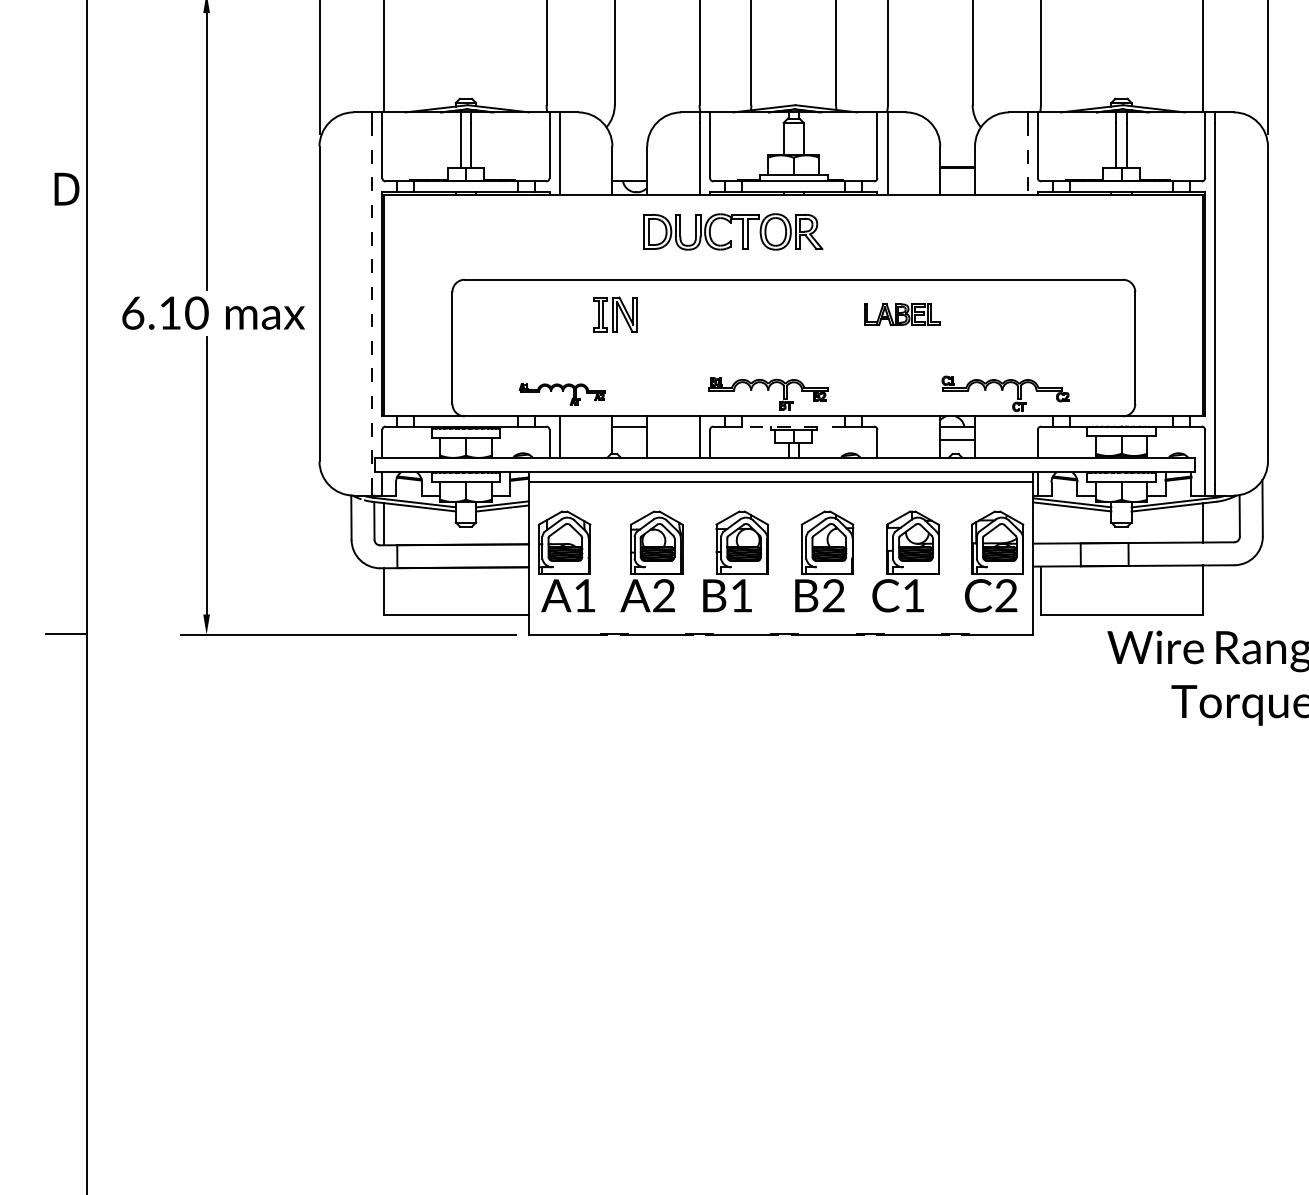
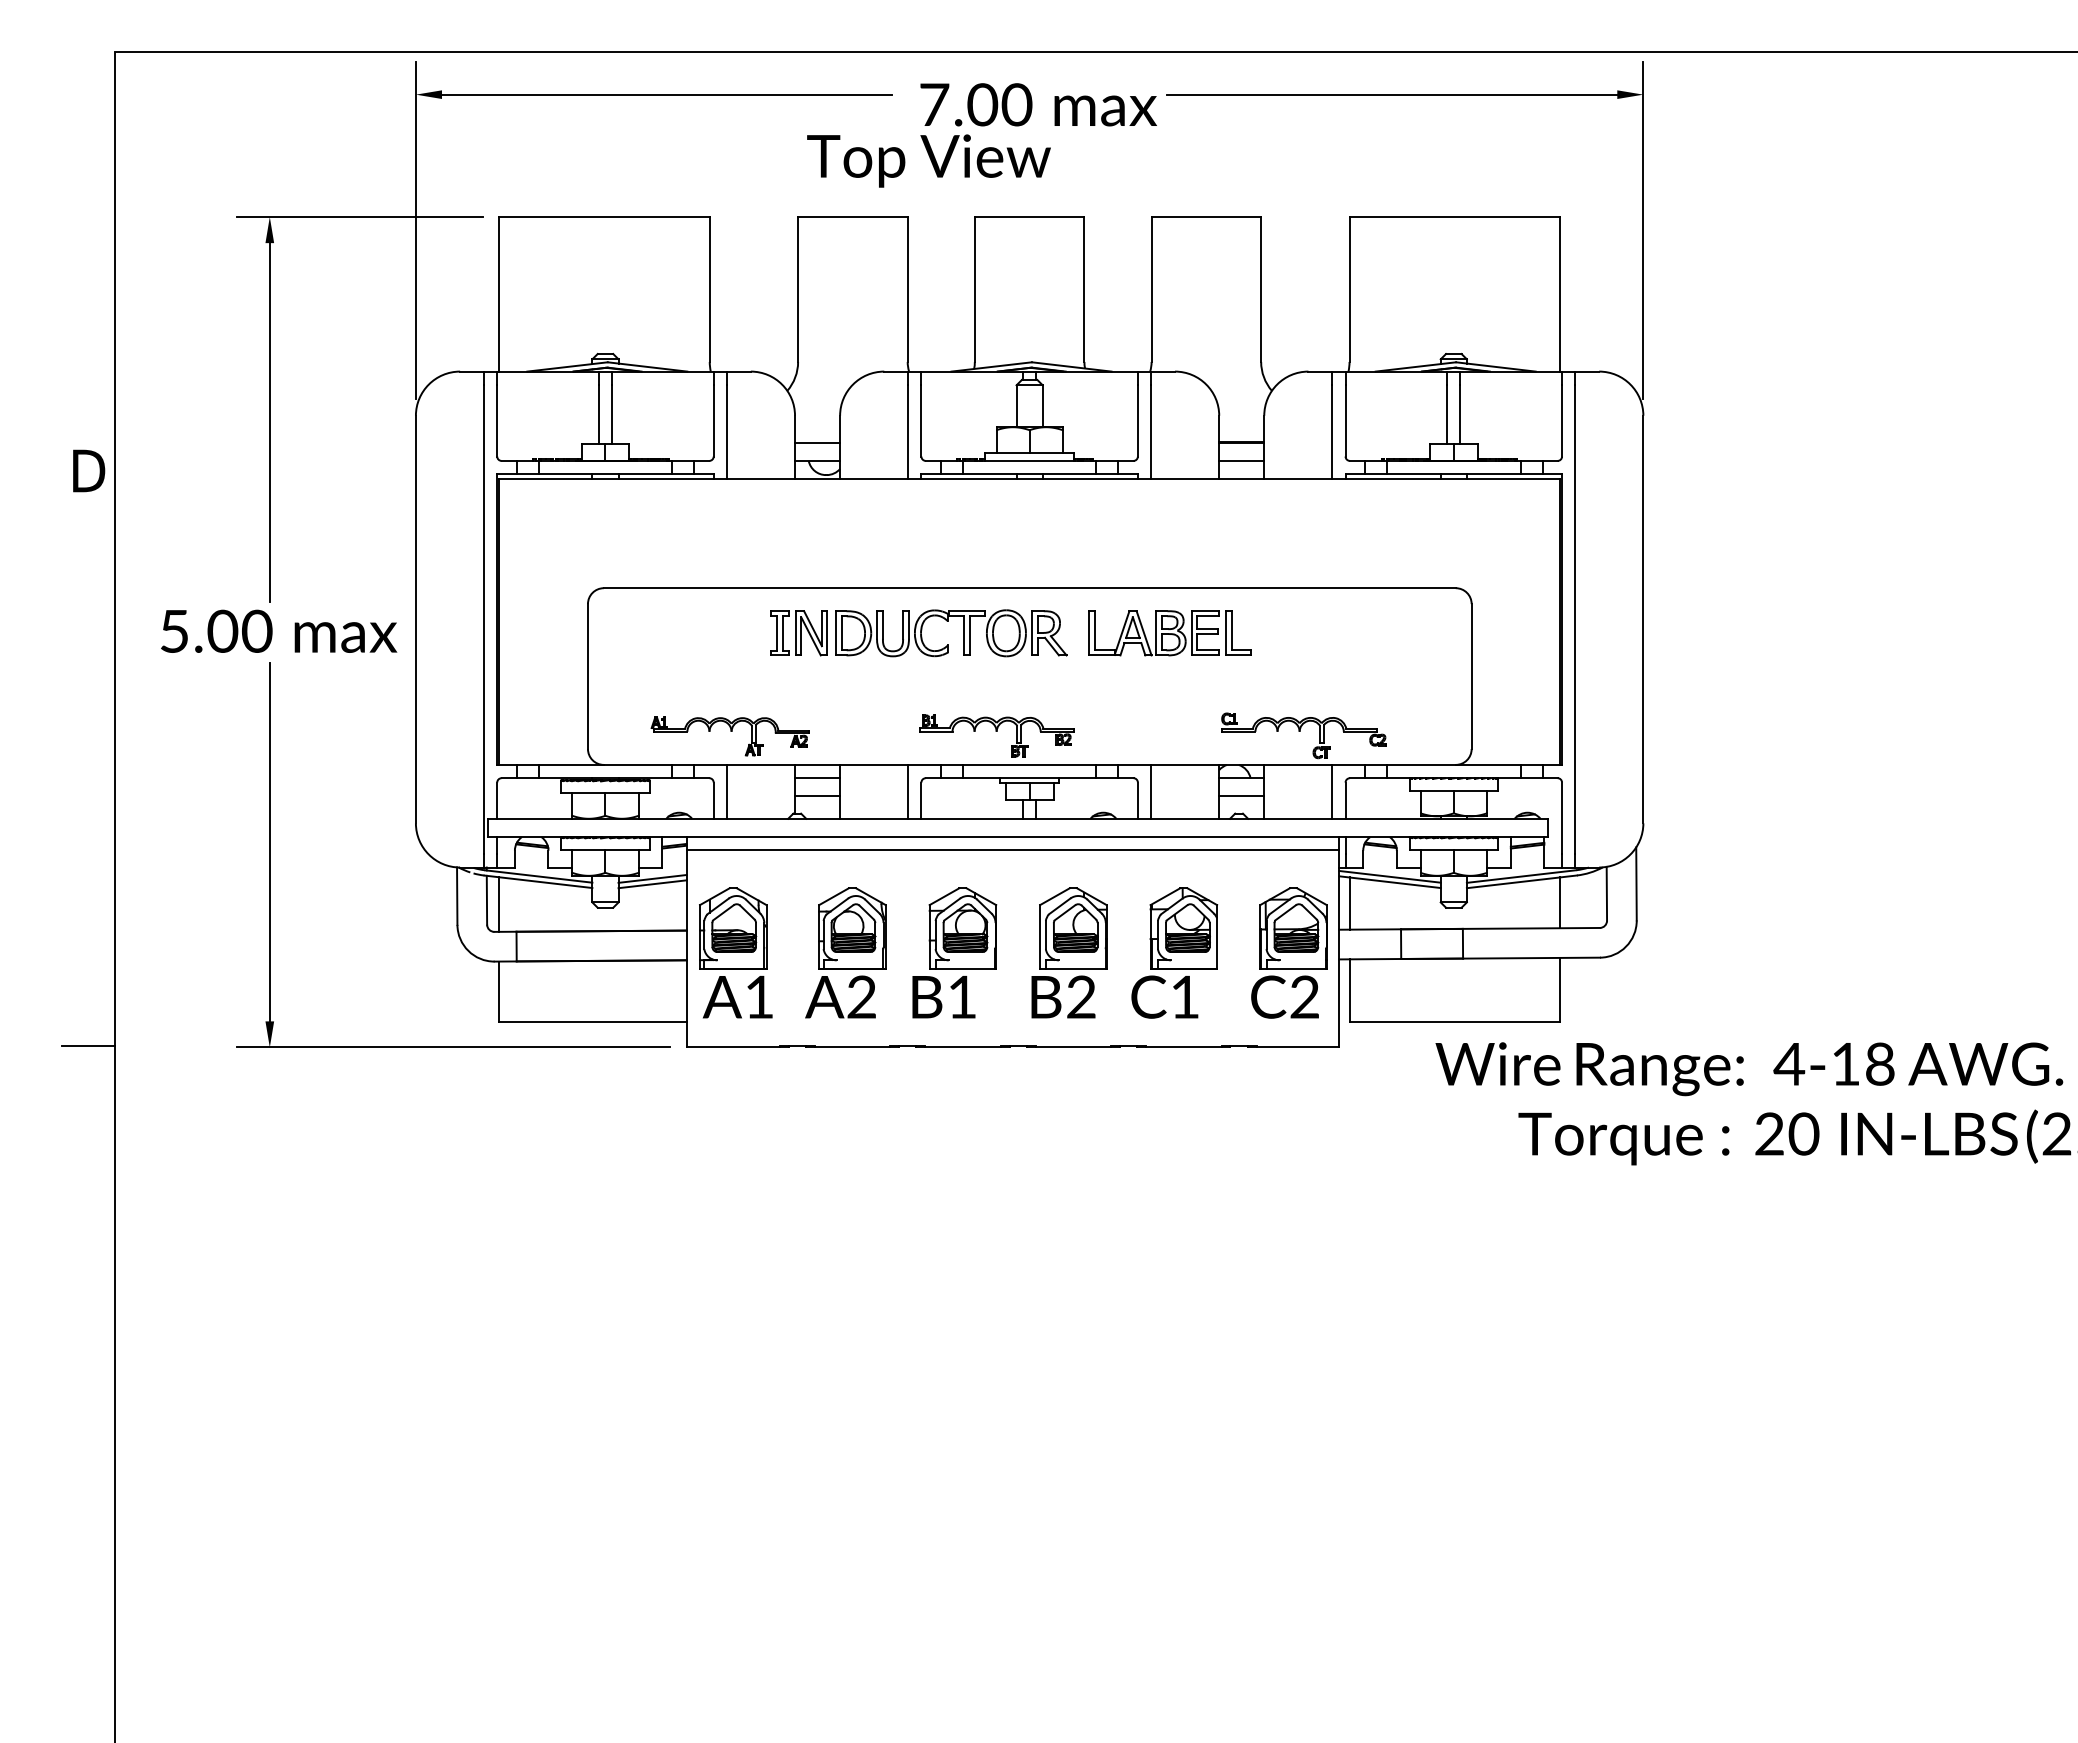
line: (1027, 158) -> (1332, 431), dashed -> solid
line: (629, 167) -> (817, 443), added
line: (957, 181) -> (1241, 460), added
part: (731, 240) -> (948, 644), moved
line: (371, 303) -> (483, 619), dashed -> solid
text: (152, 312) -> (199, 630), 6.10 -> 5.00
part: (901, 314) -> (1169, 633), size x1.67
part: (561, 394) -> (729, 736), size x1.43
line: (793, 426) -> (1029, 778), dashed -> solid
line: (887, 436) -> (1151, 791), added
line: (1027, 436) -> (1332, 791), added
line: (629, 439) -> (817, 795), added
line: (1040, 523) -> (1349, 903), added

